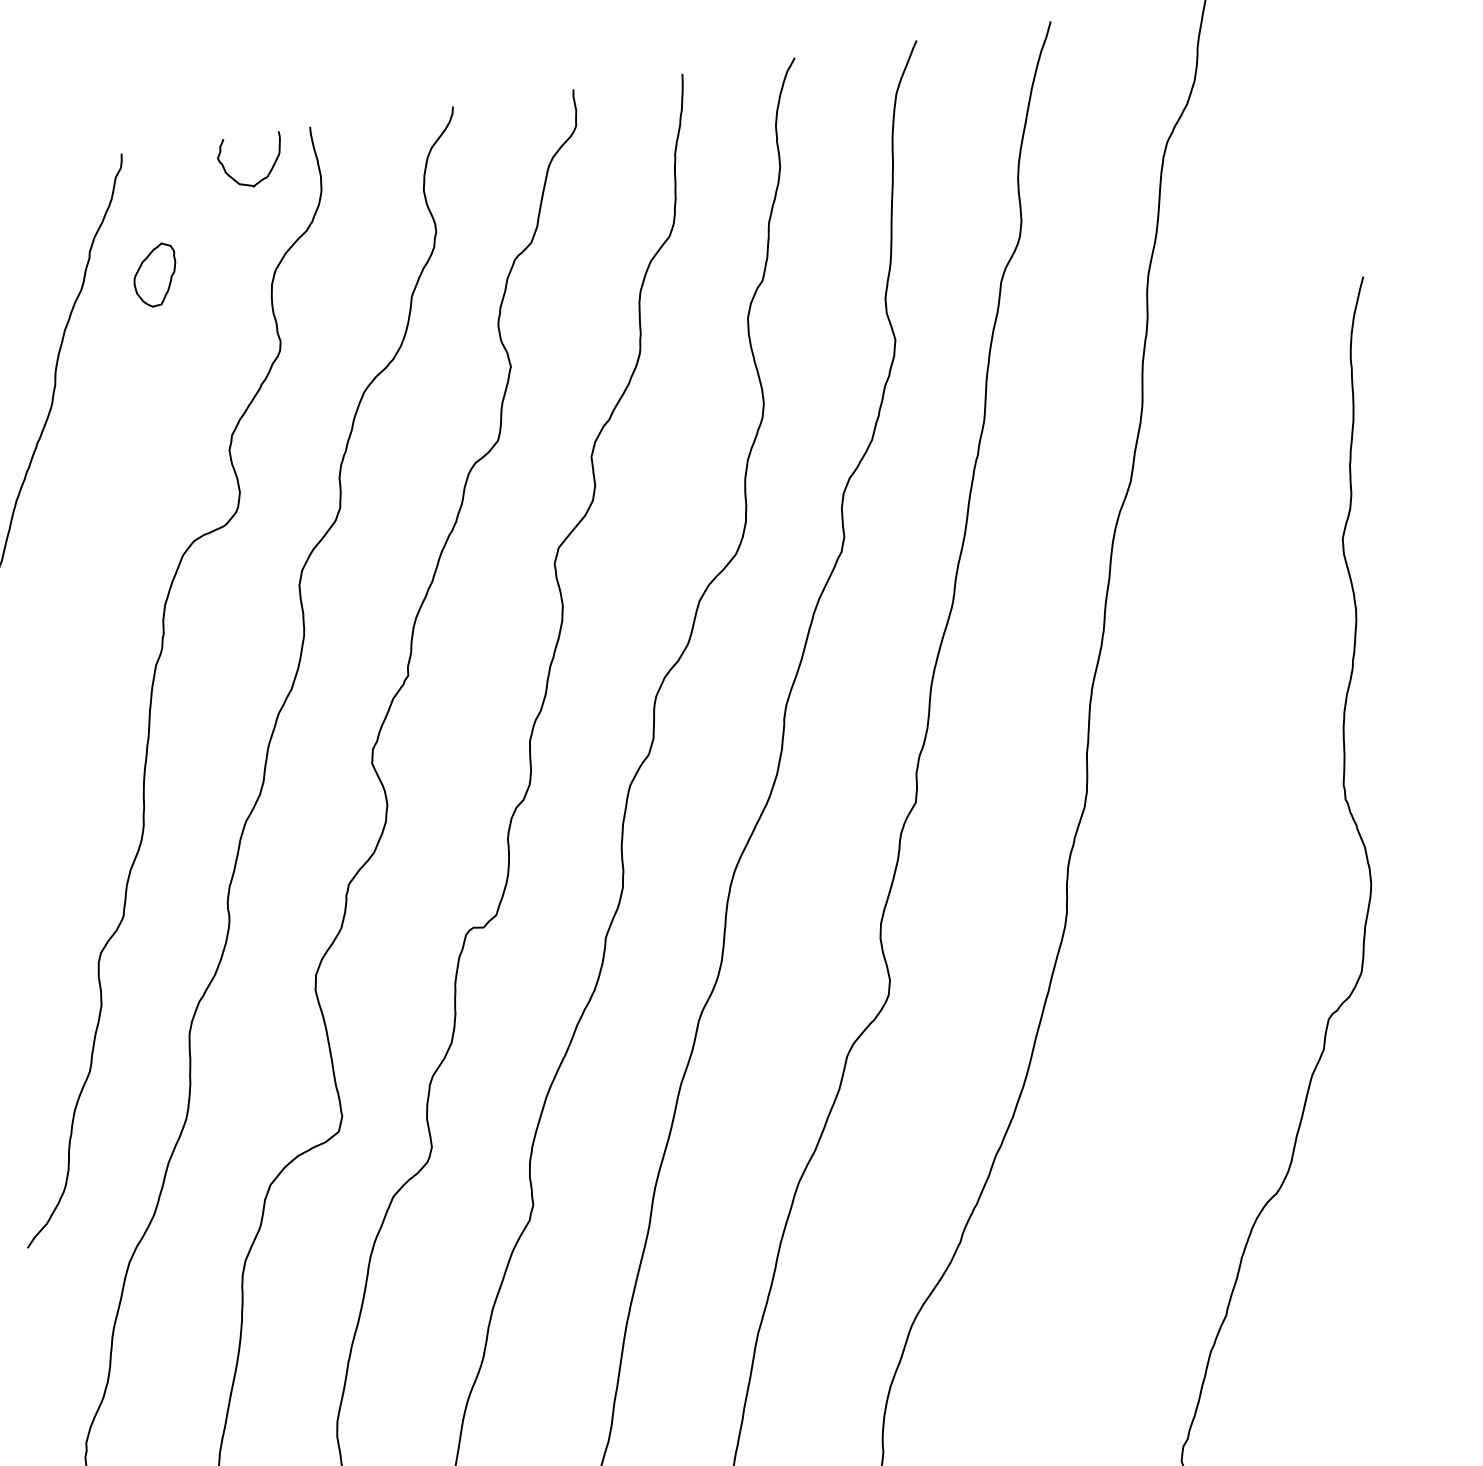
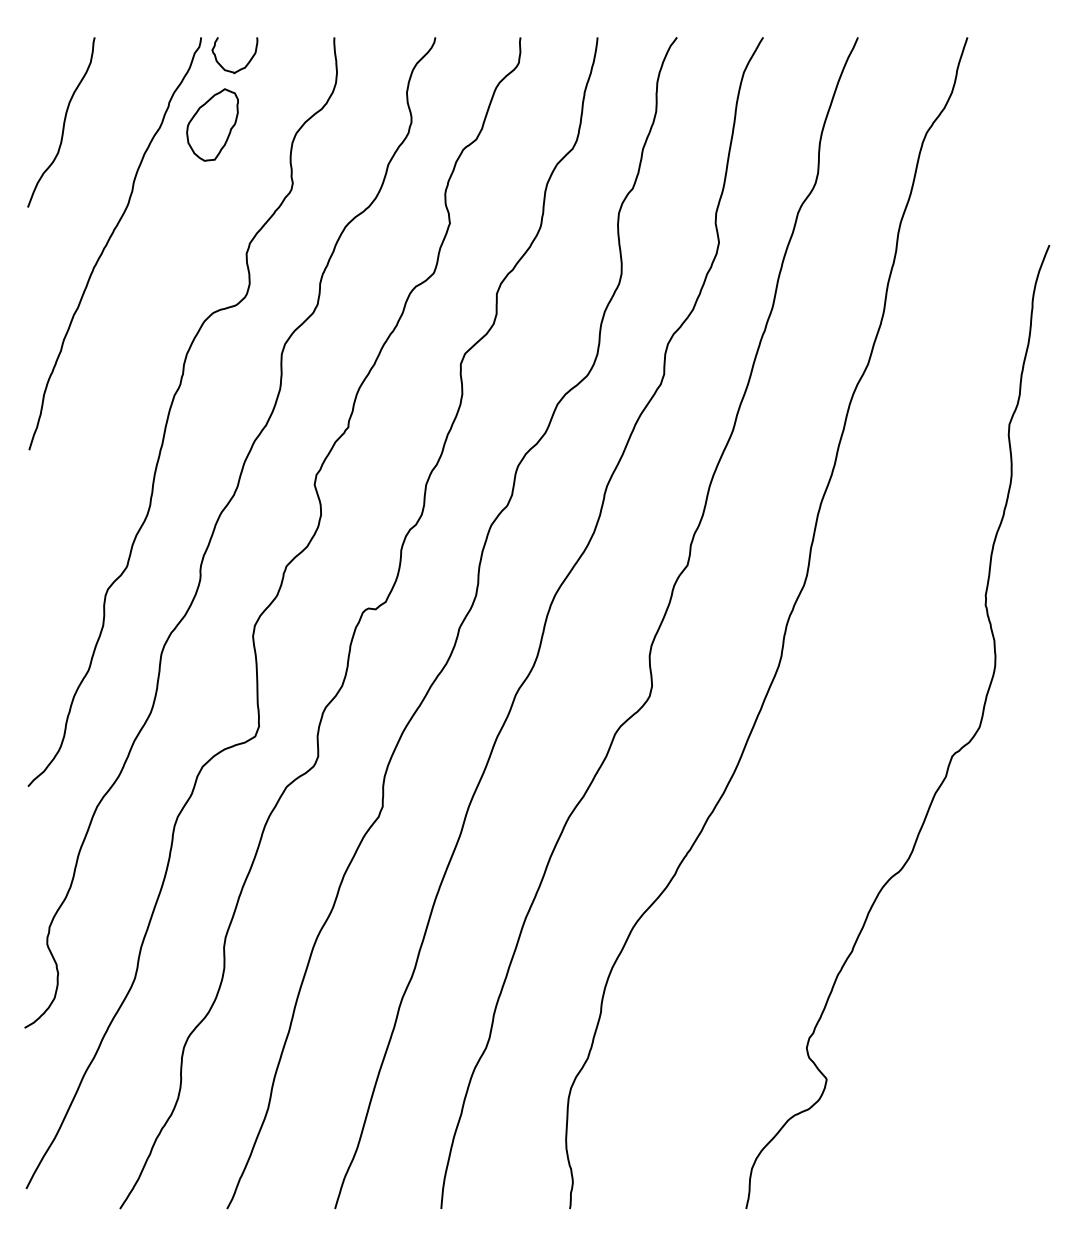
curve: (261, 178) -> (240, 68), moved
part: (155, 274) -> (212, 124), size x1.67

